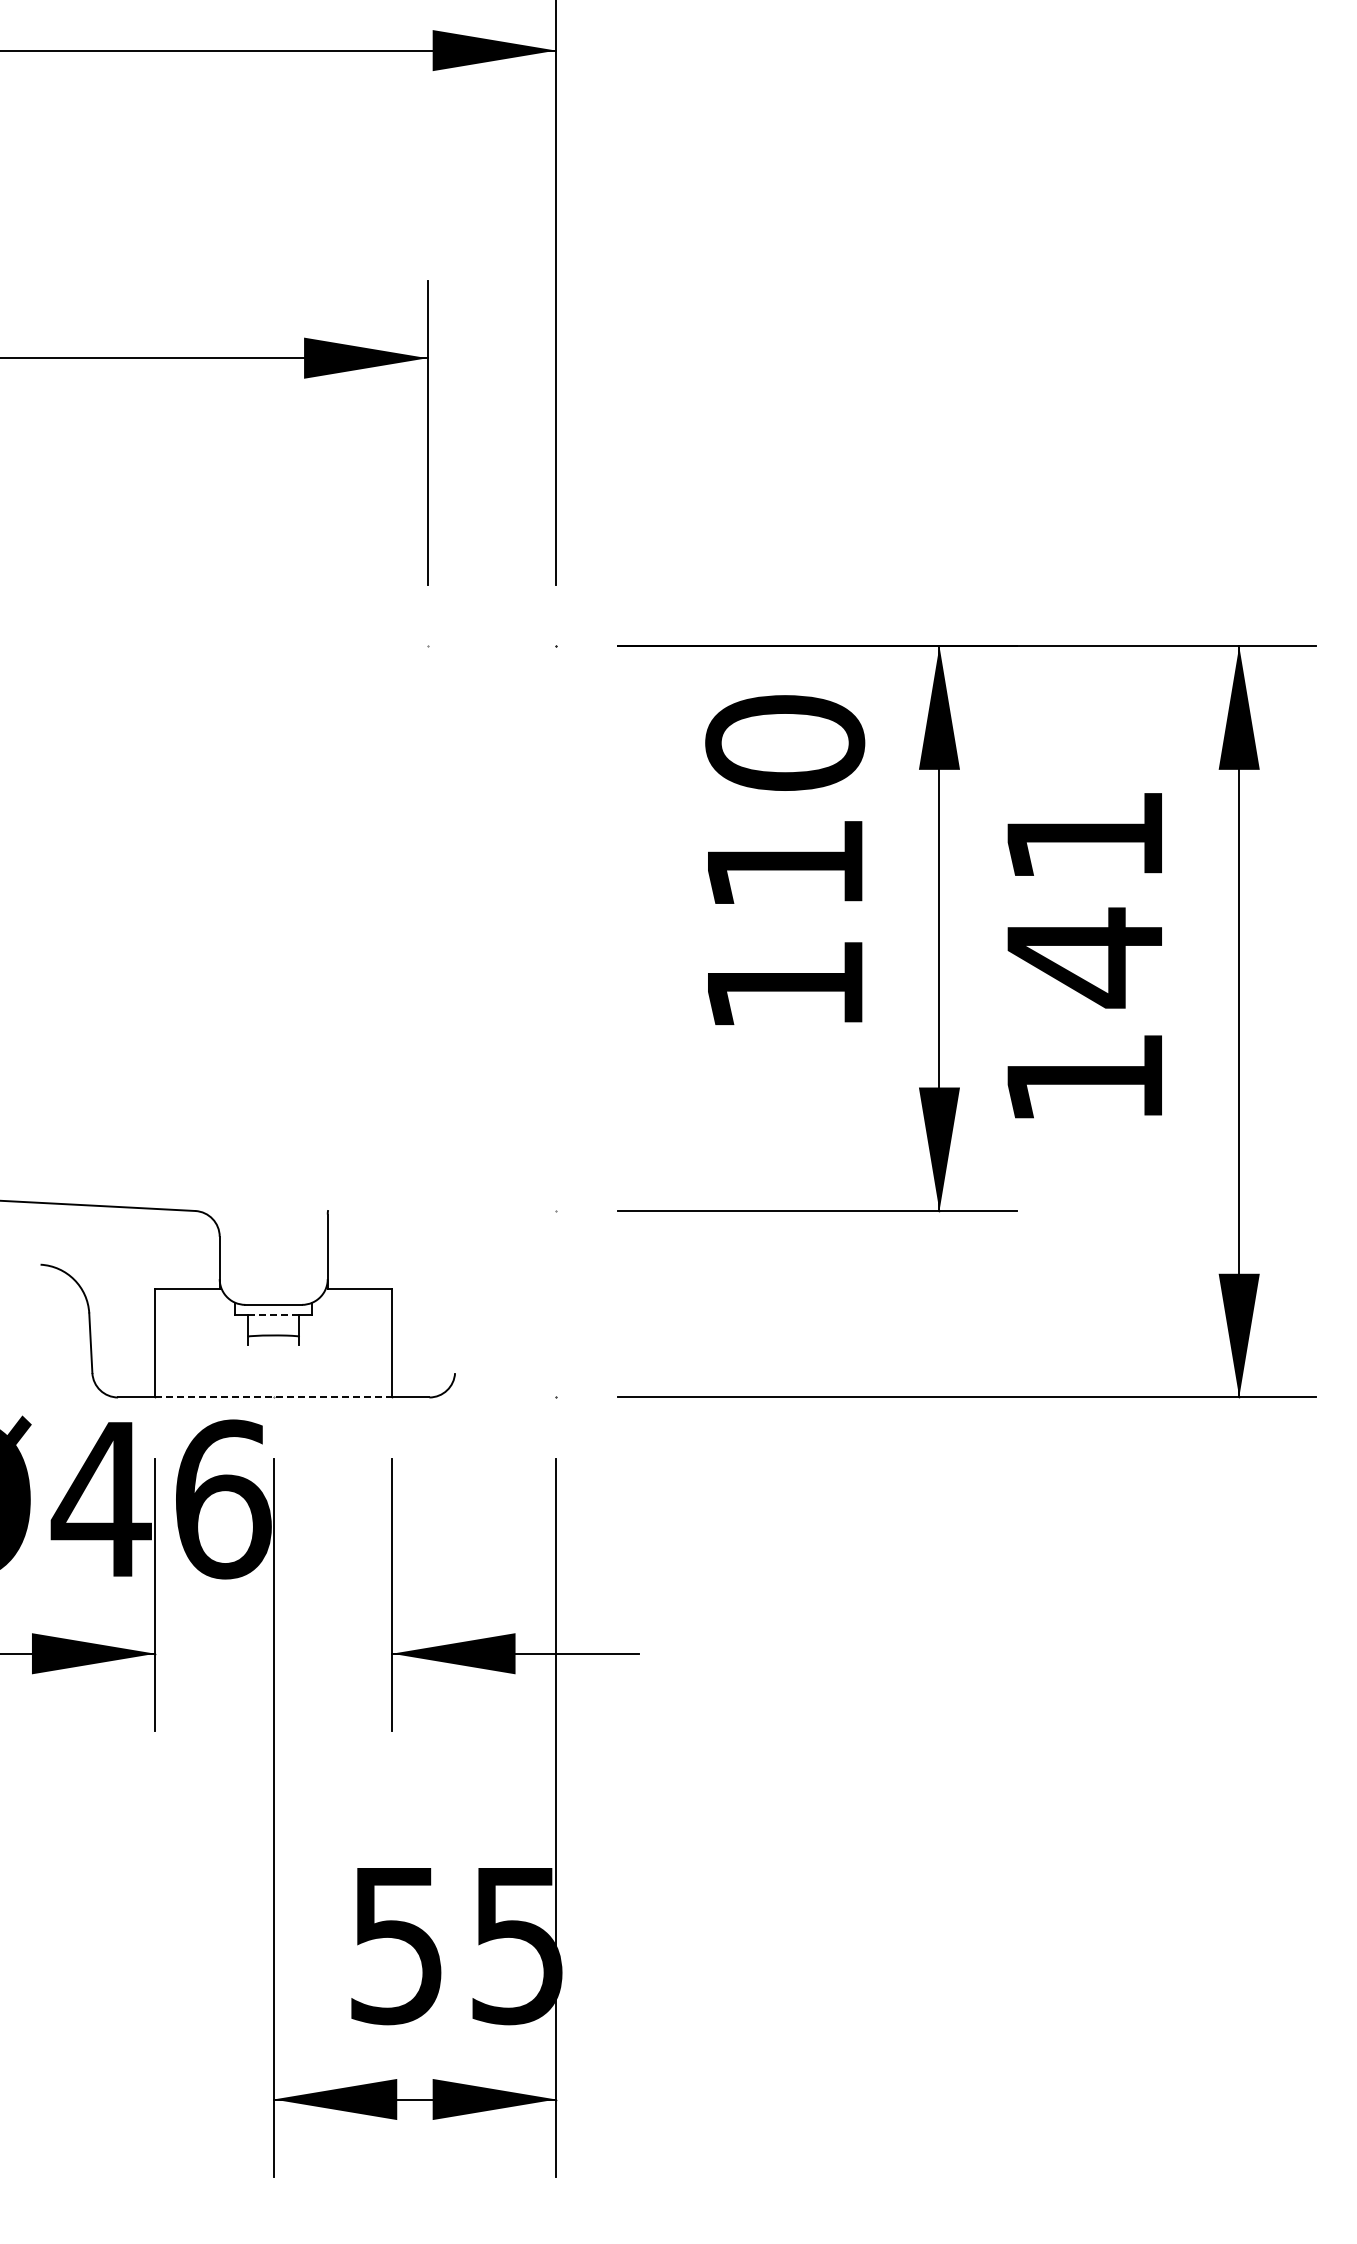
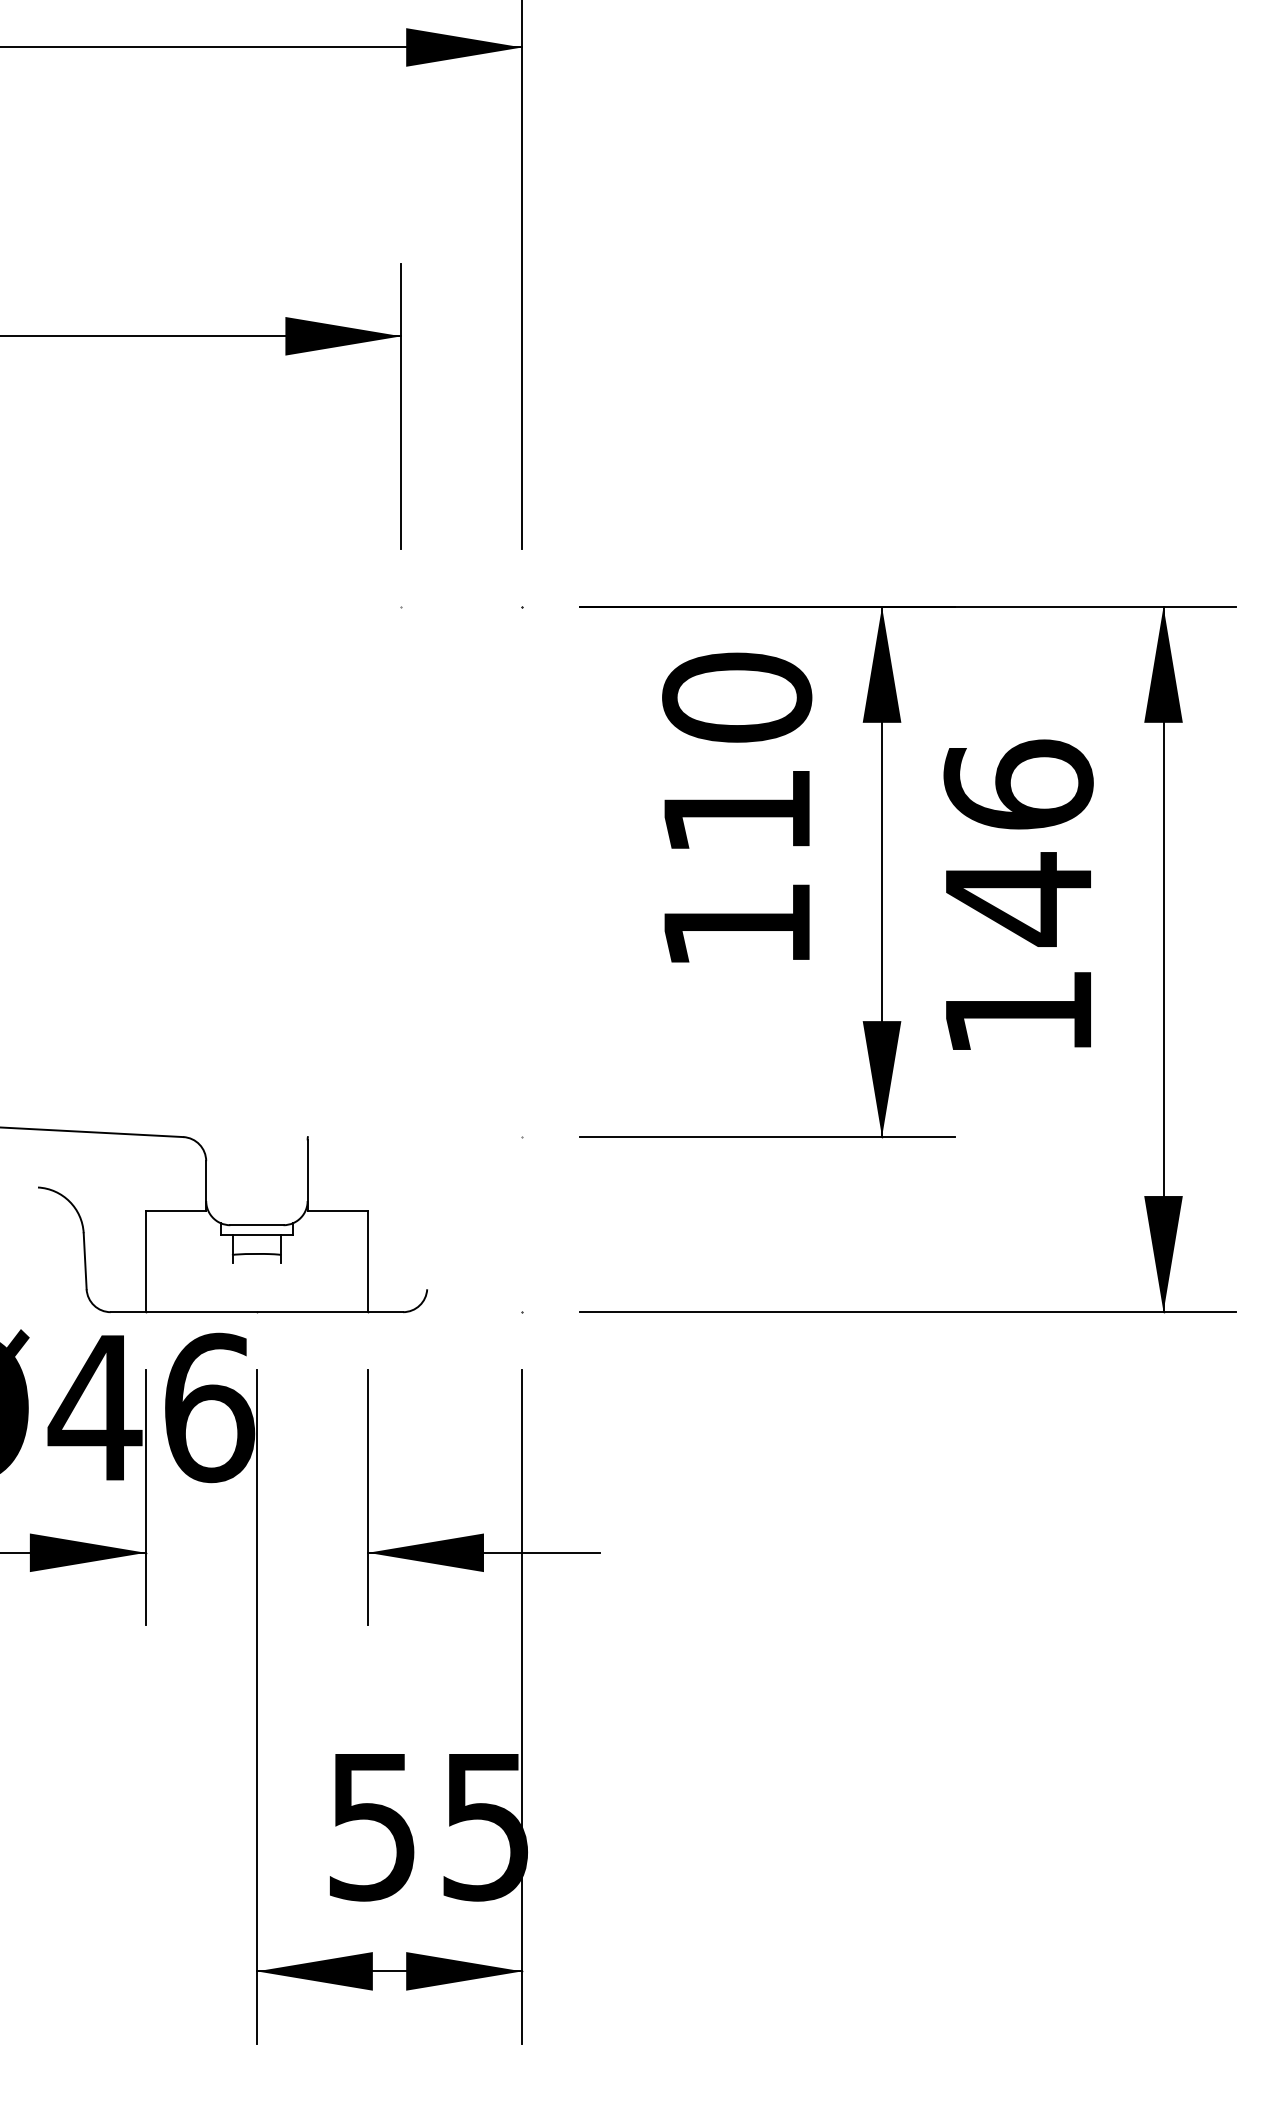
text: (1084, 835) -> (1018, 784), 141 -> 146
line: (273, 1315) -> (256, 1235), dashed -> solid
line: (274, 1397) -> (257, 1312), dashed -> solid

